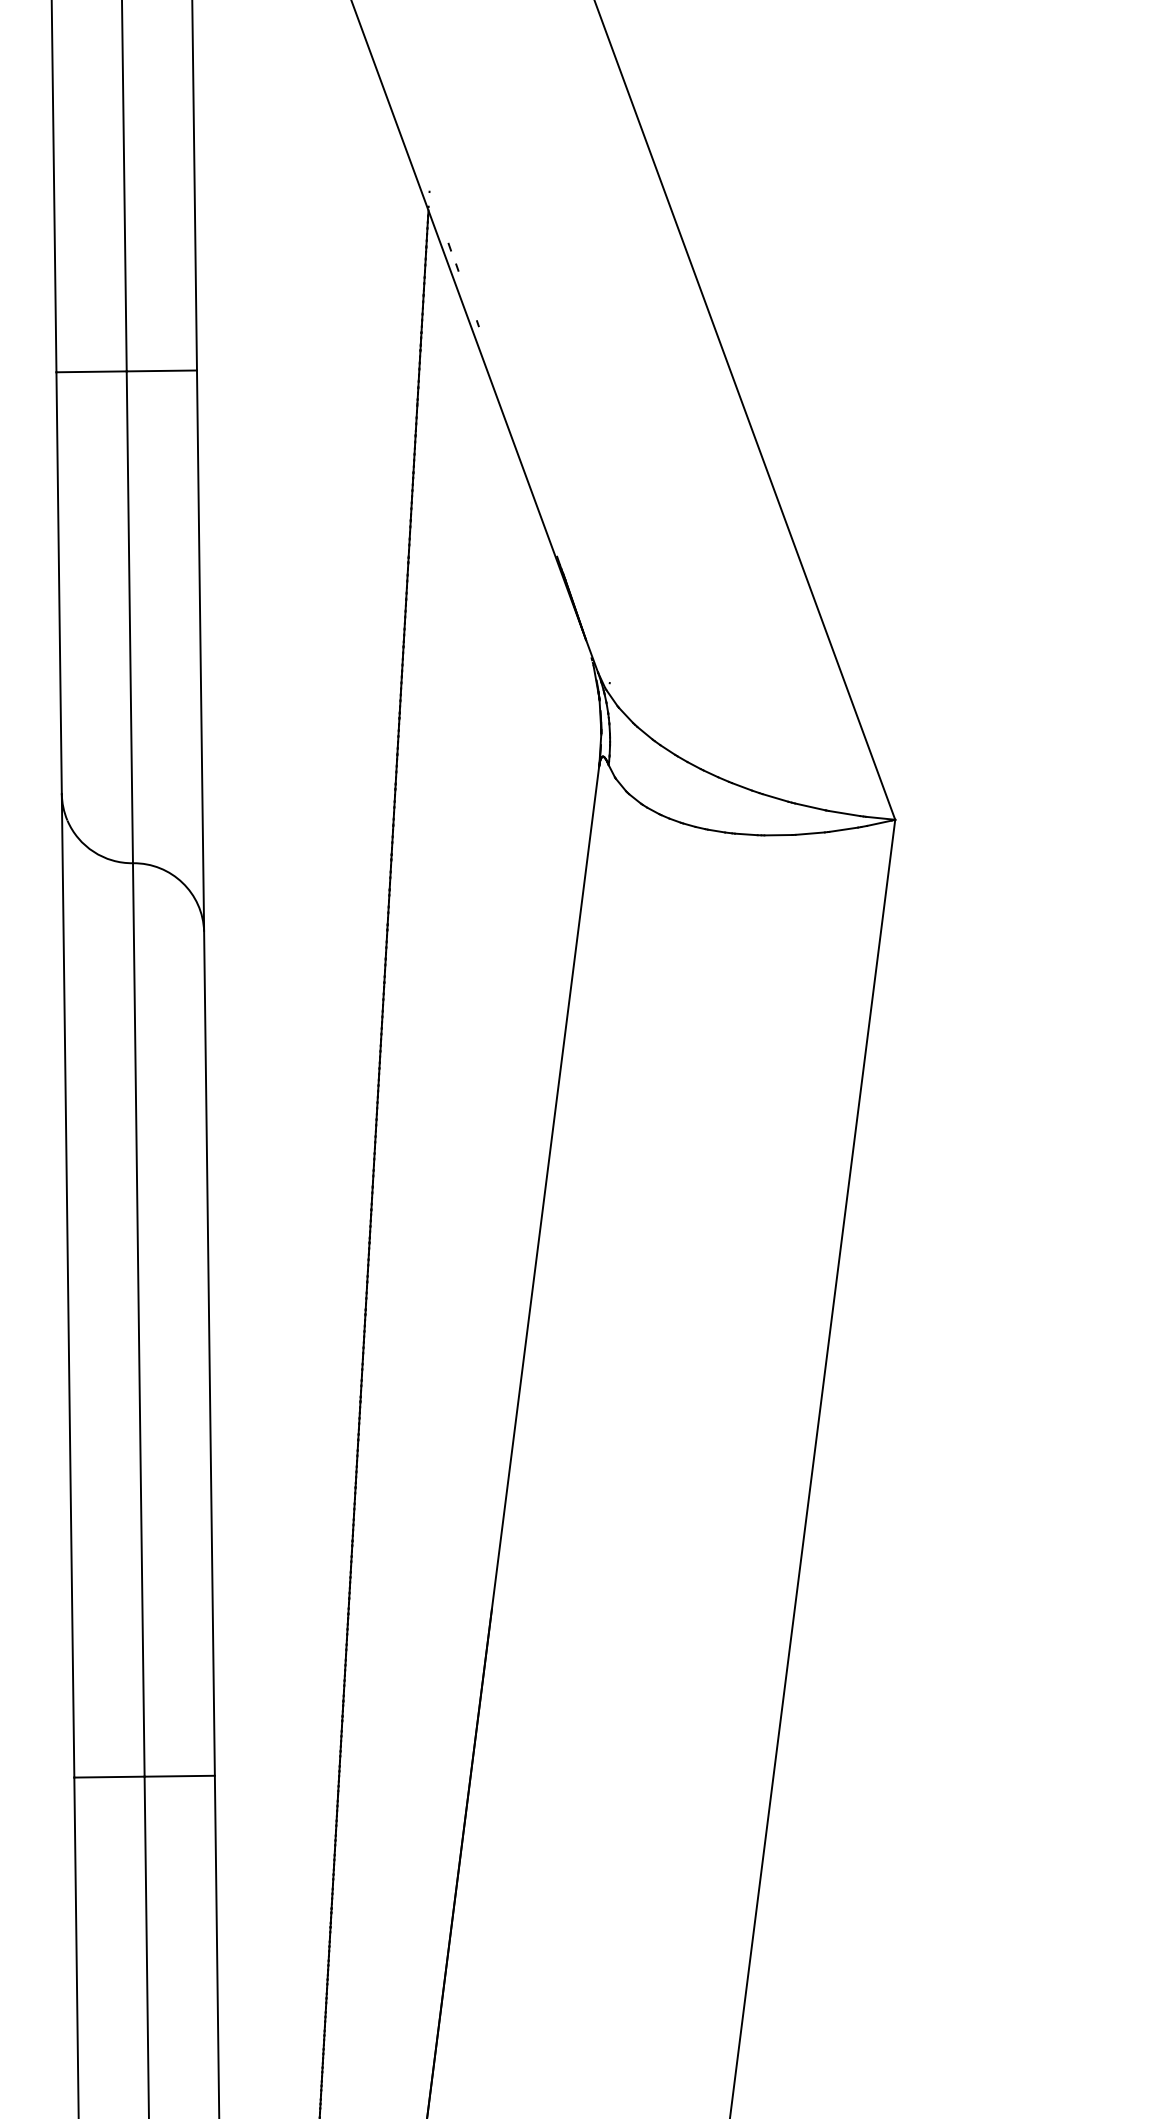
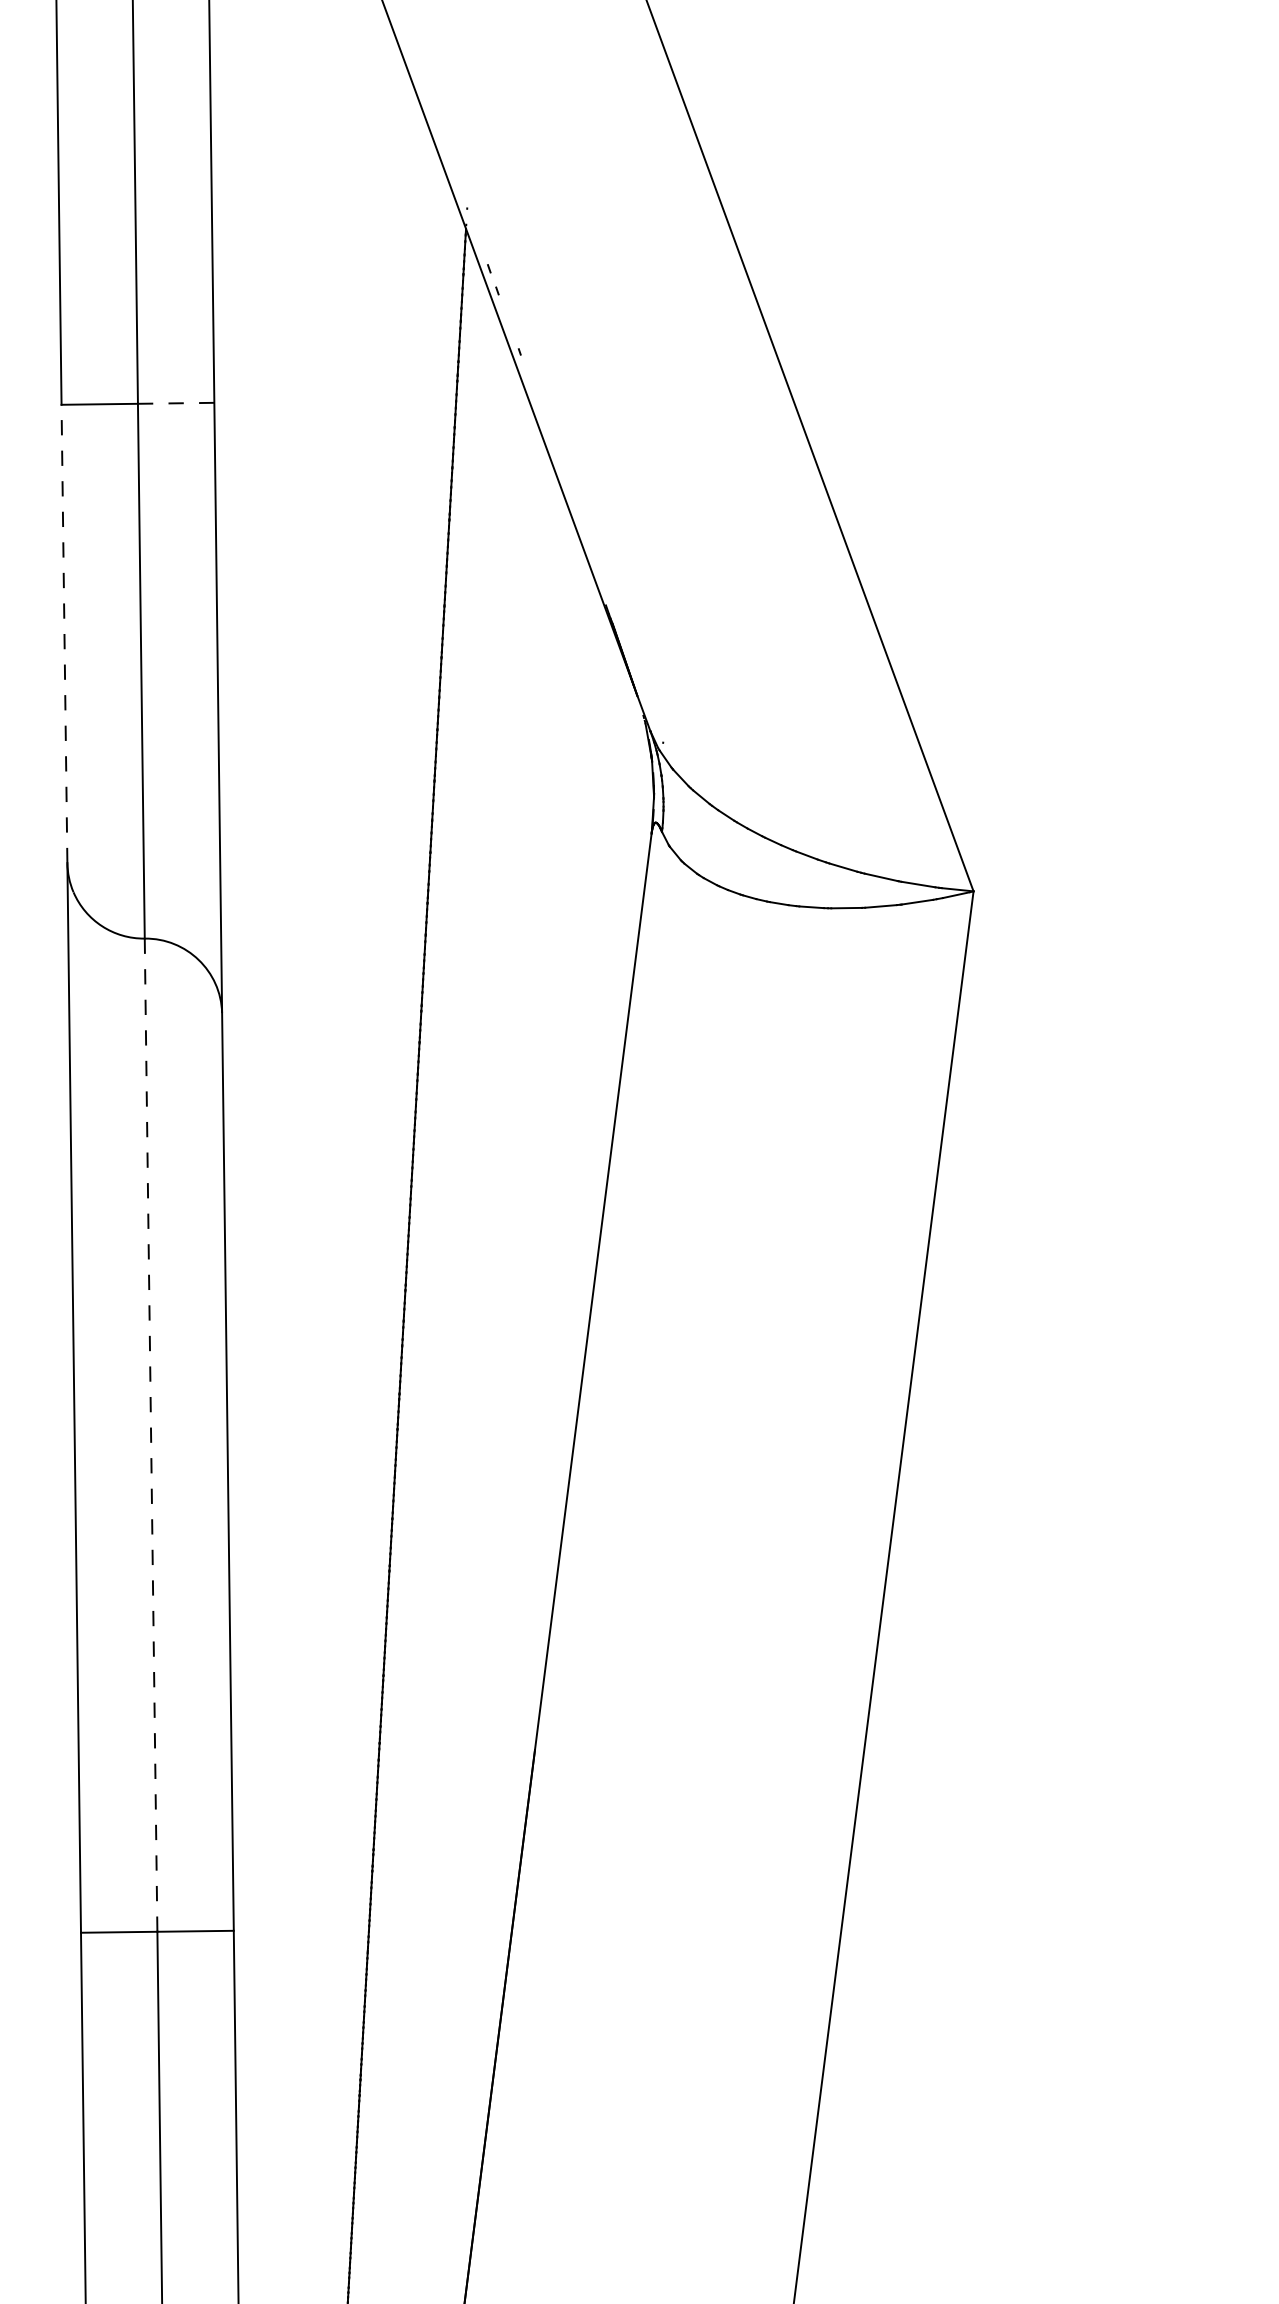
line: (162, 370) -> (176, 402), solid -> dashed
line: (59, 583) -> (64, 634), solid -> dashed
line: (138, 1319) -> (150, 1434), solid -> dashed

